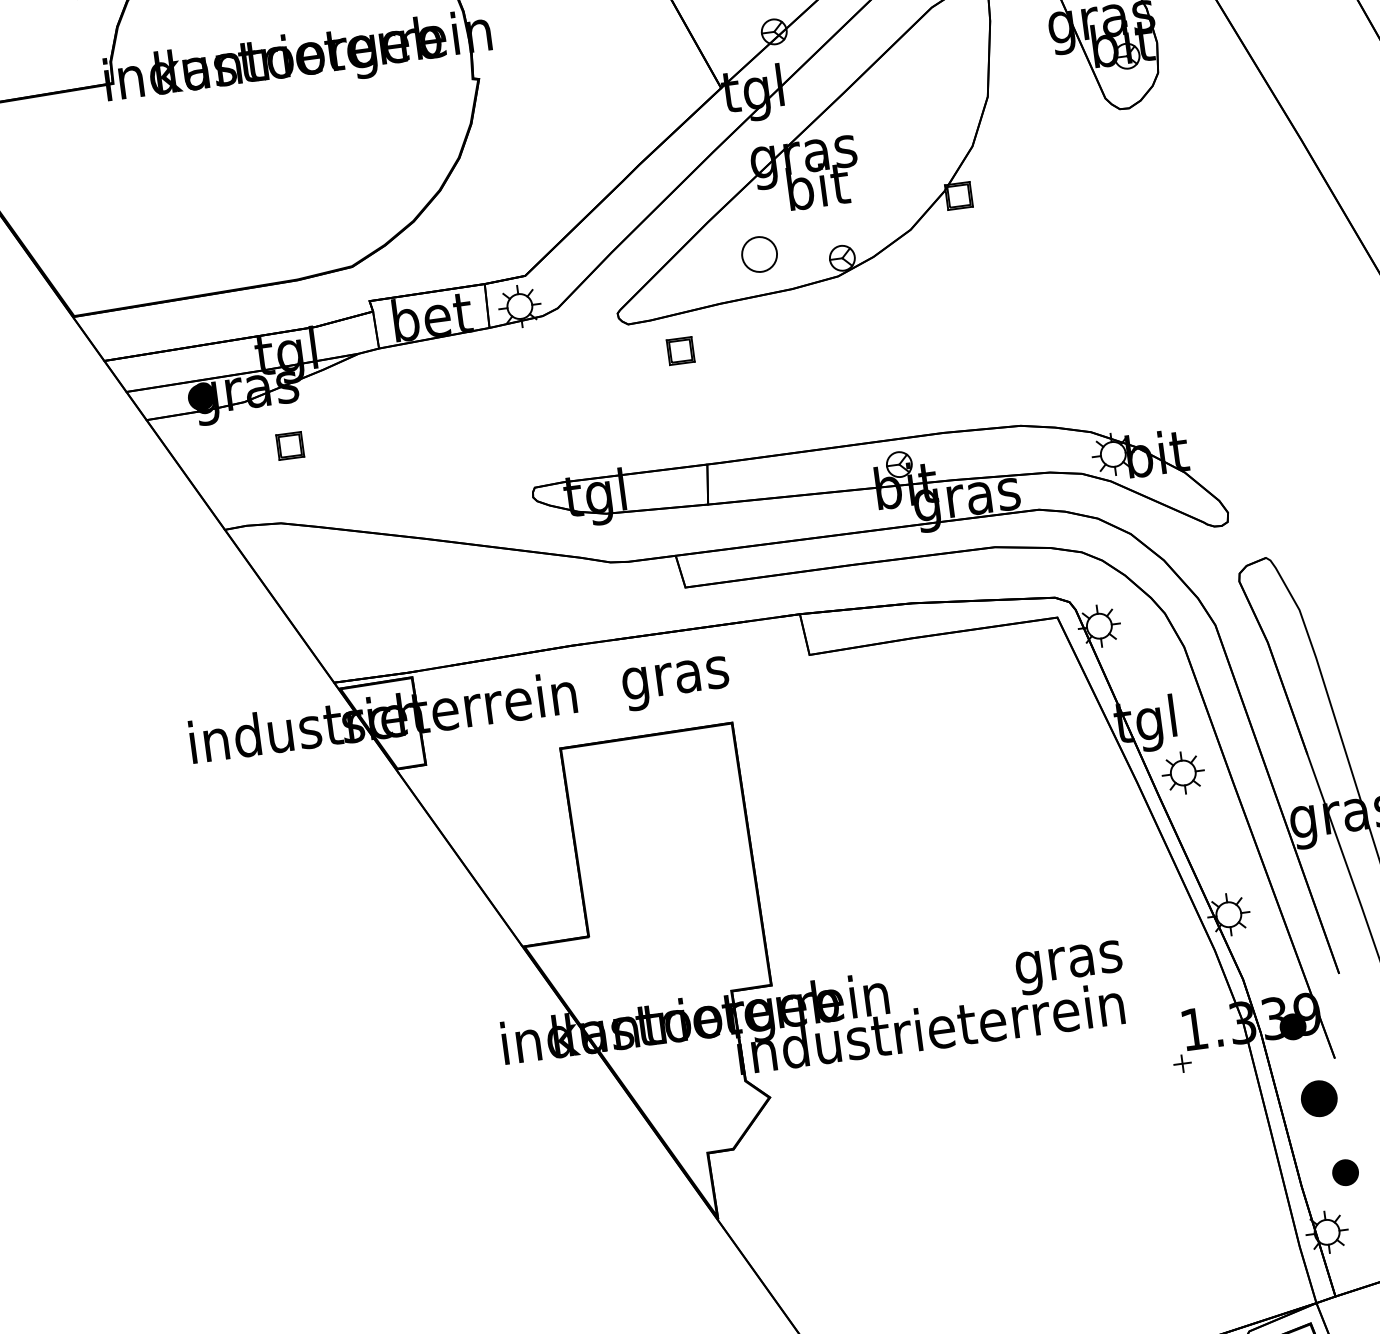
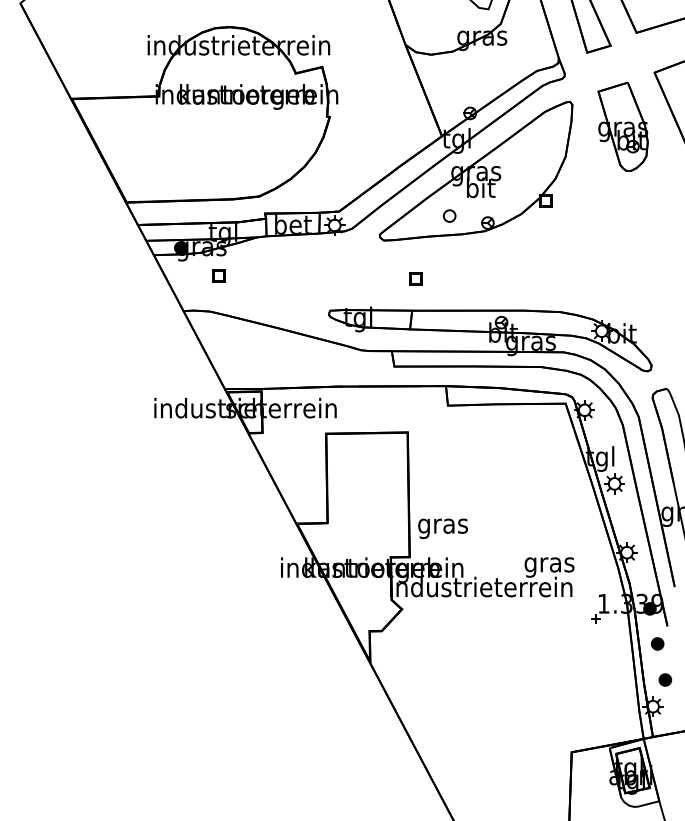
part: (759, 253) -> (449, 215), size x0.71
part: (679, 349) -> (415, 278), moved
text: (674, 683) -> (442, 528), moved
part: (1318, 1097) -> (657, 643), size x0.71

